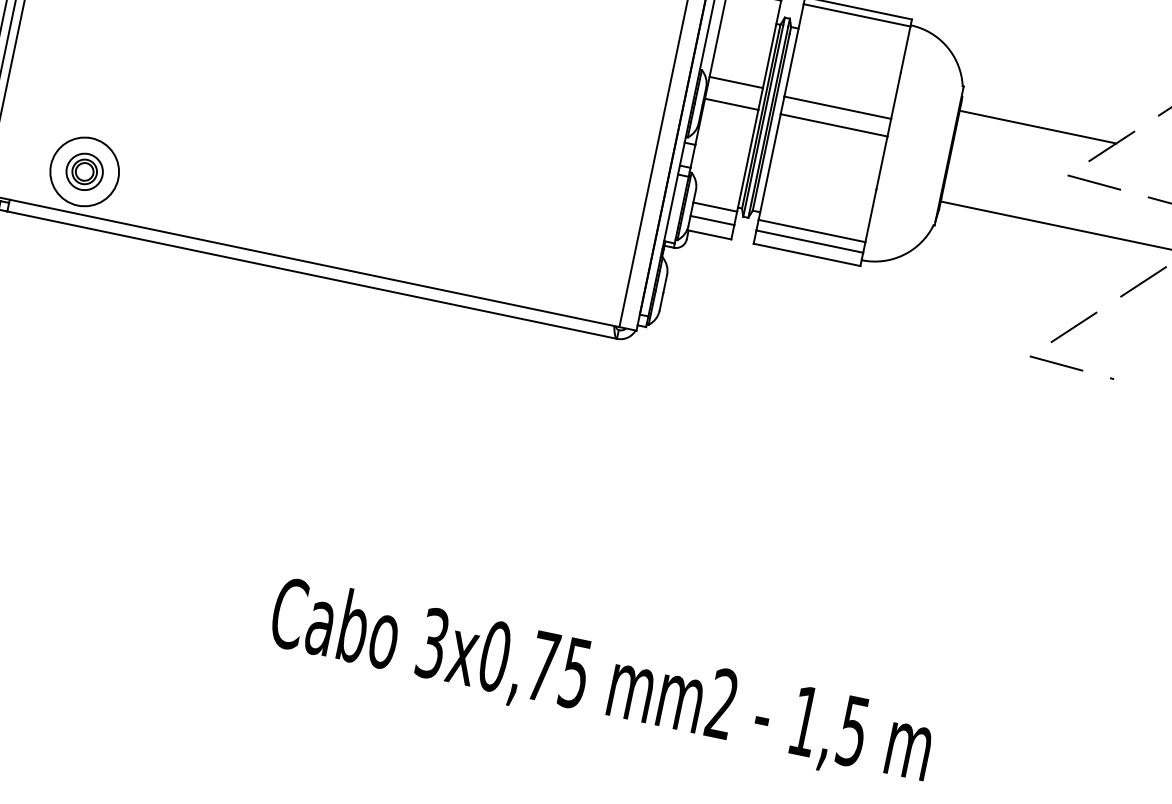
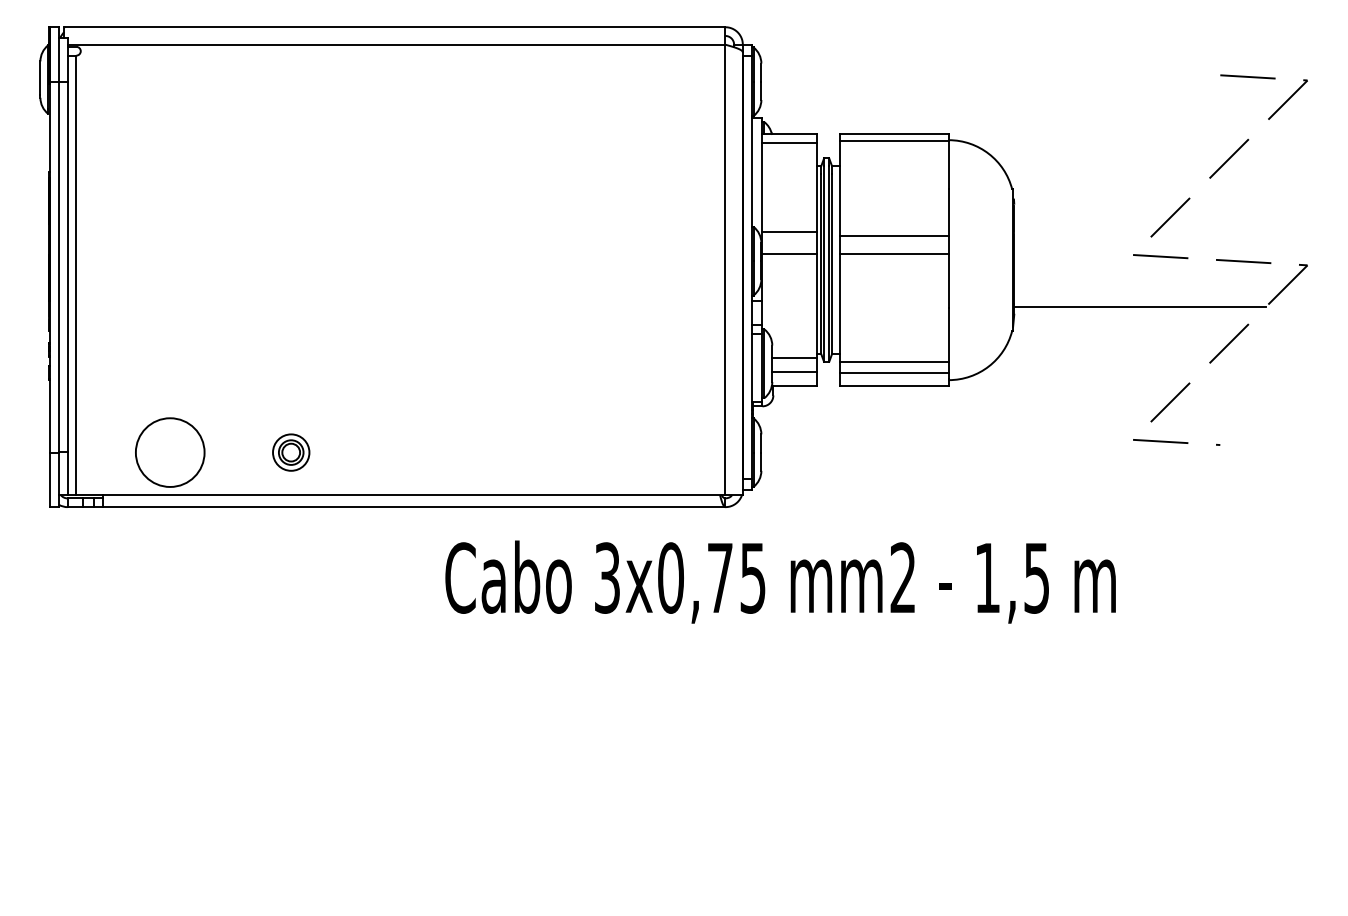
line: (1038, 126) -> (1094, 213), removed
part: (84, 171) -> (291, 452), moved
text: (601, 682) -> (780, 581), moved

